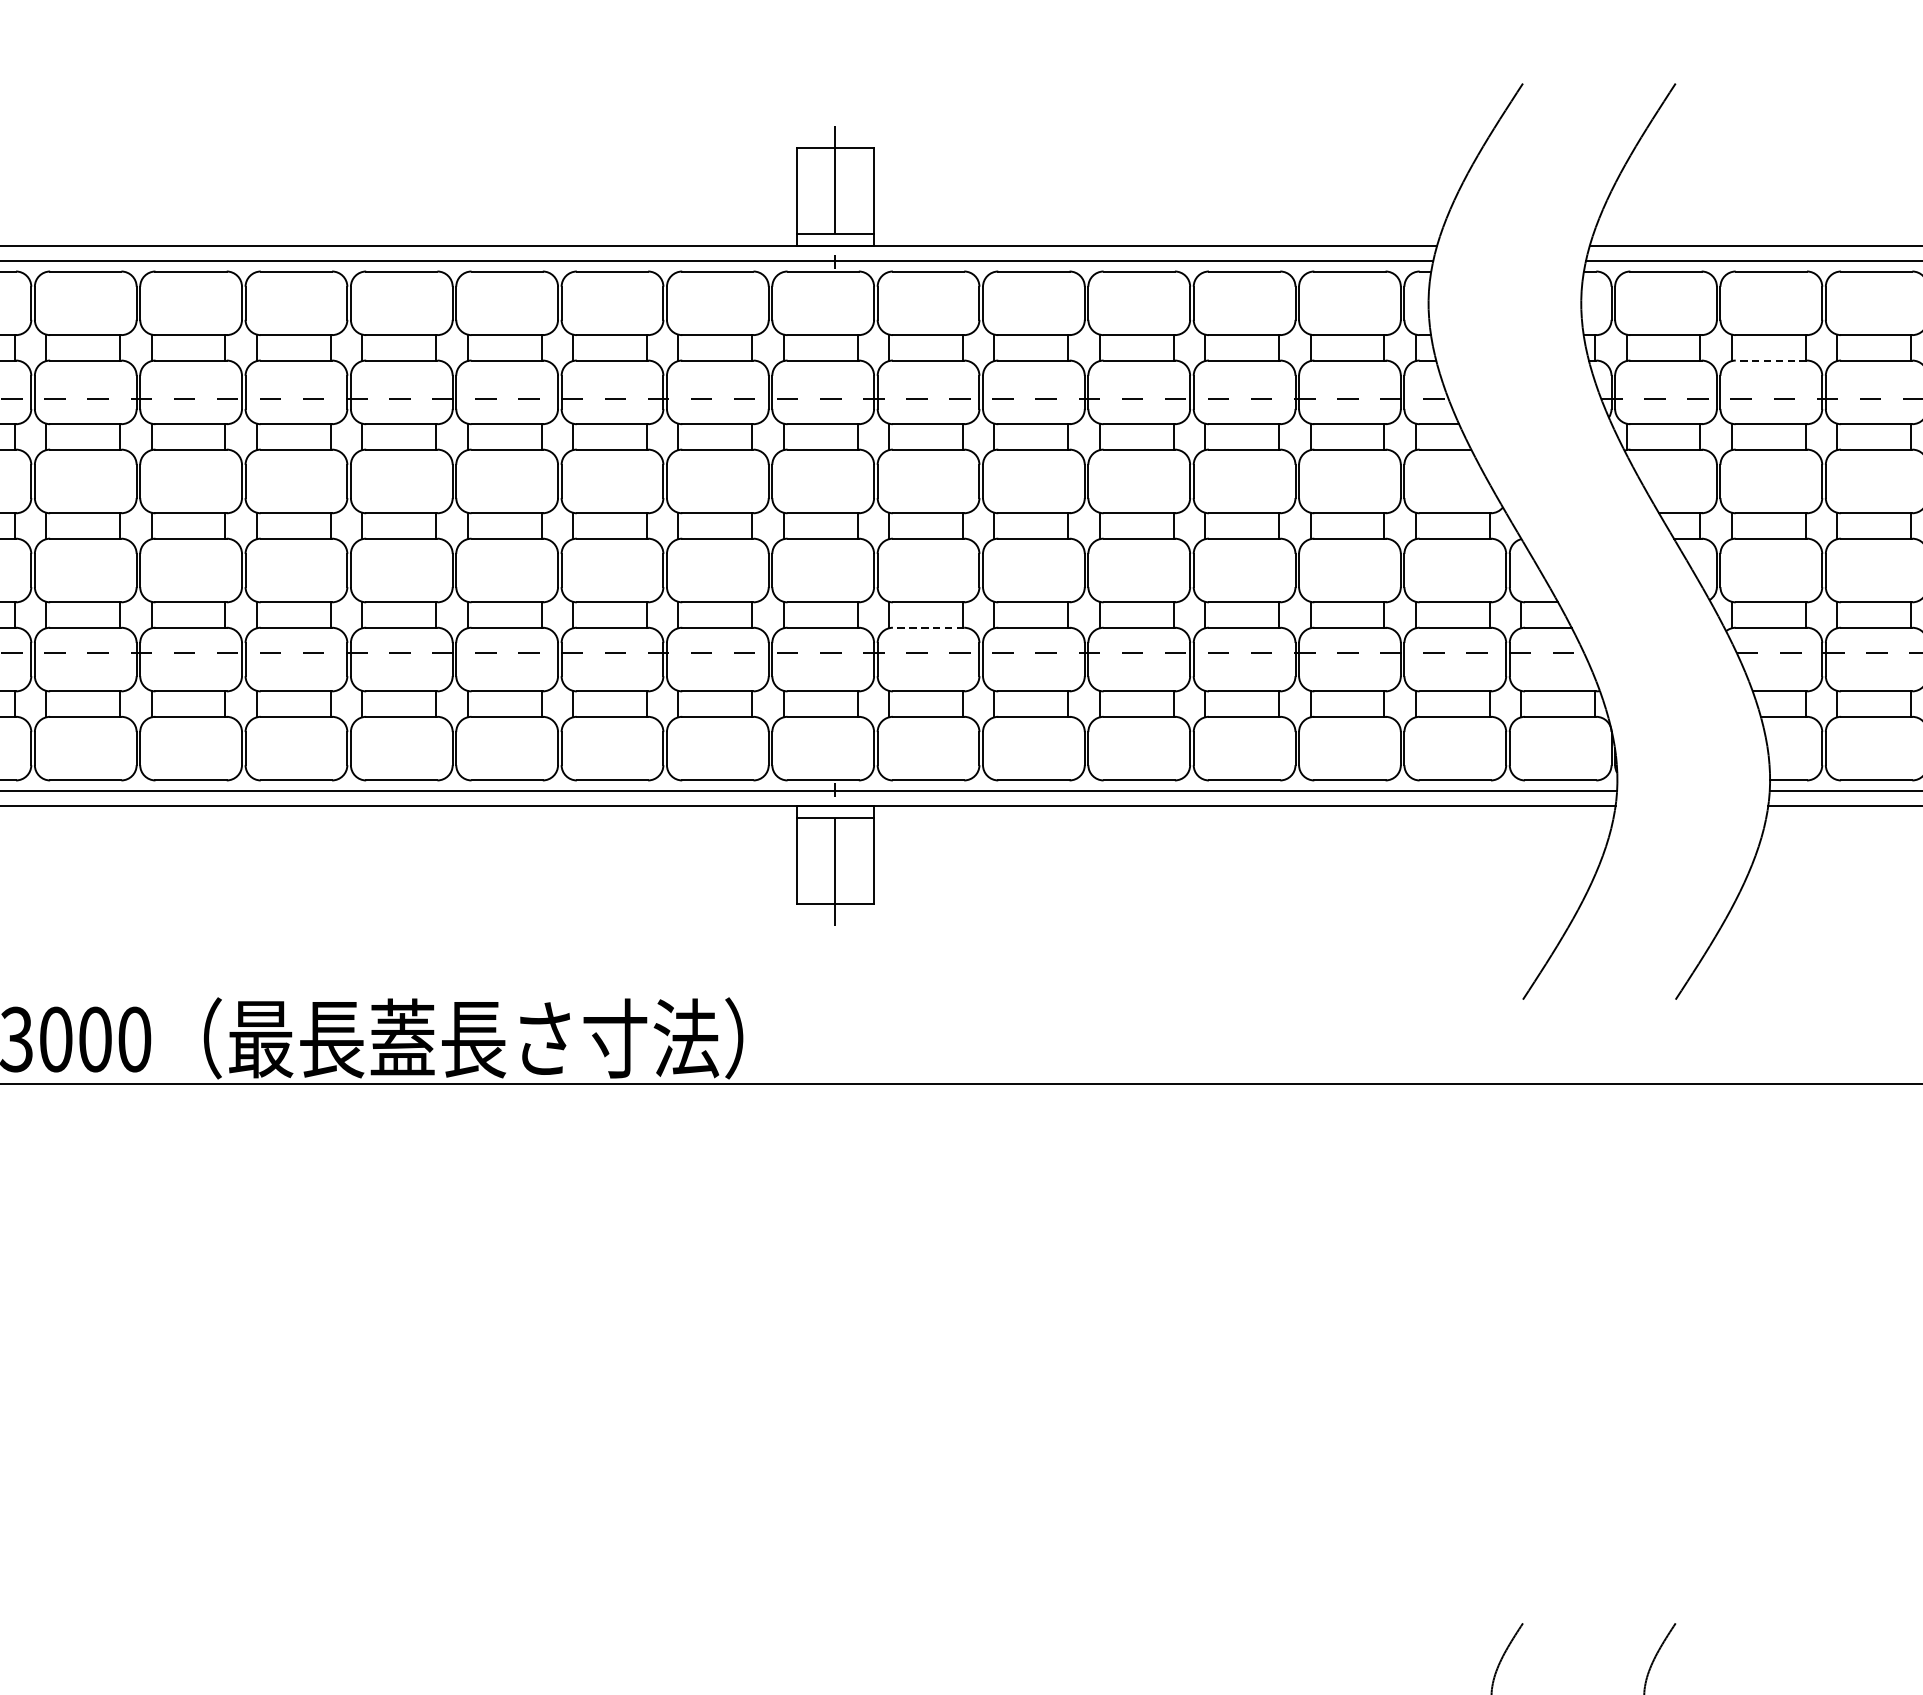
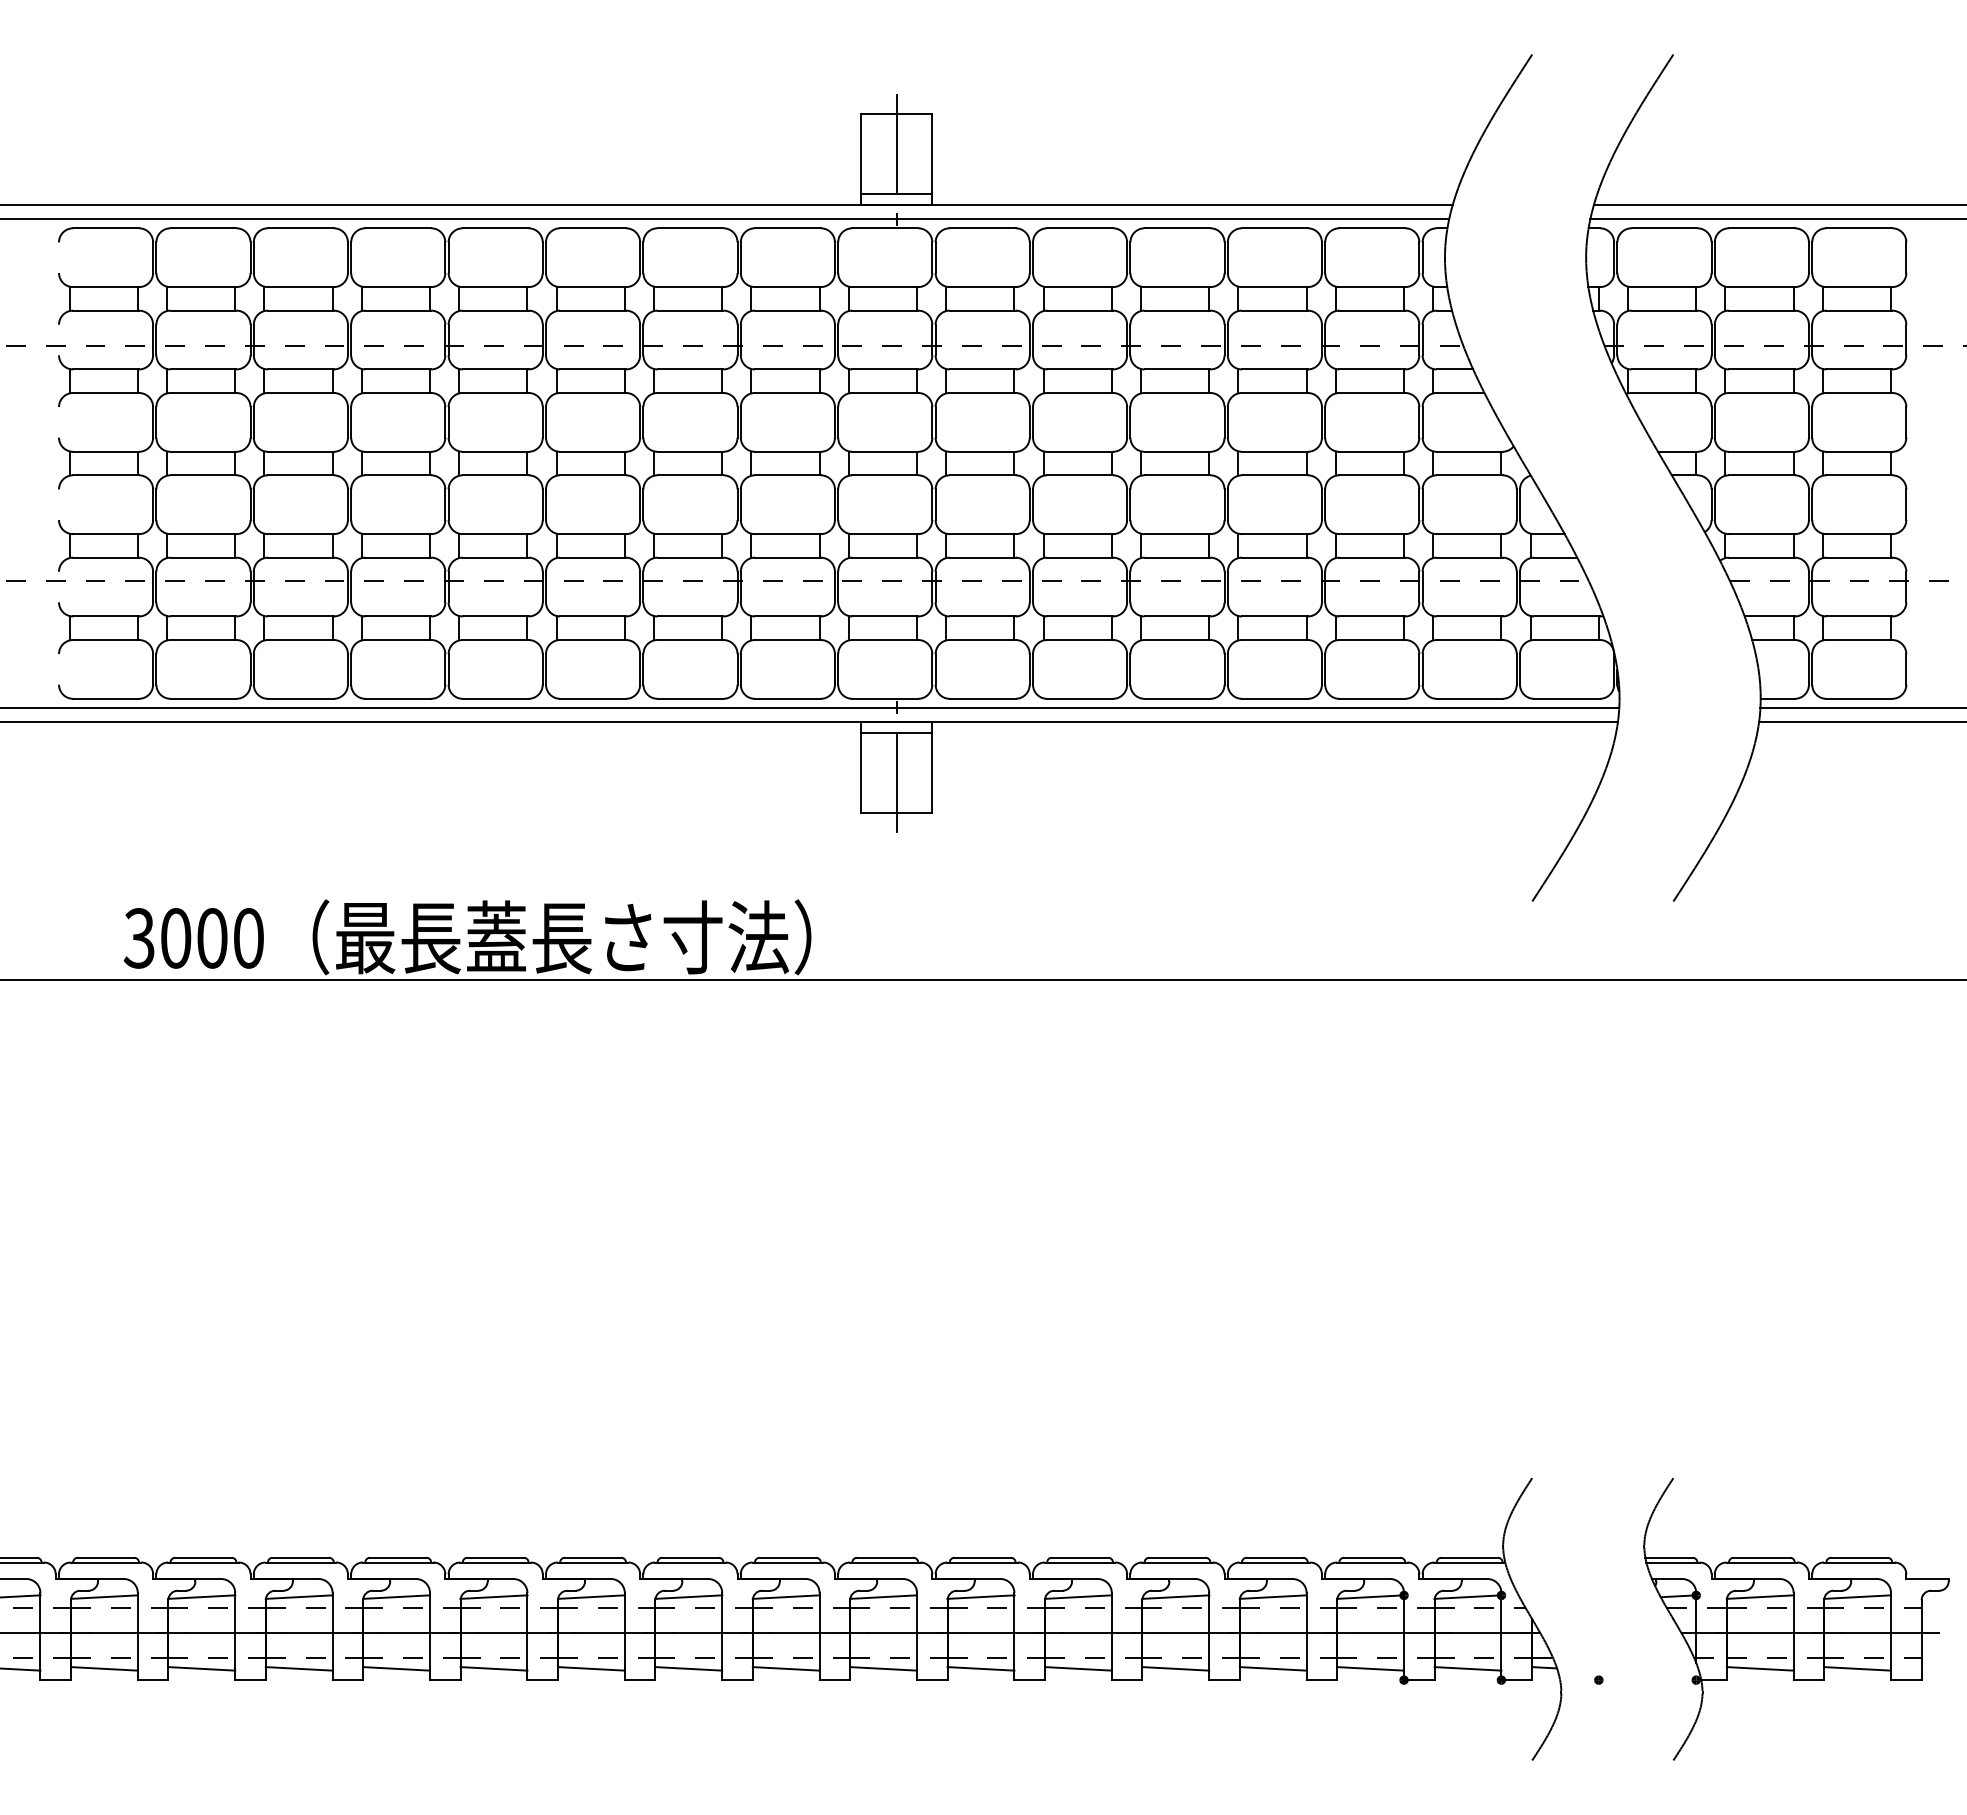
line: (1770, 360) -> (1761, 310), dashed -> solid
line: (928, 627) -> (982, 557), dashed -> solid

